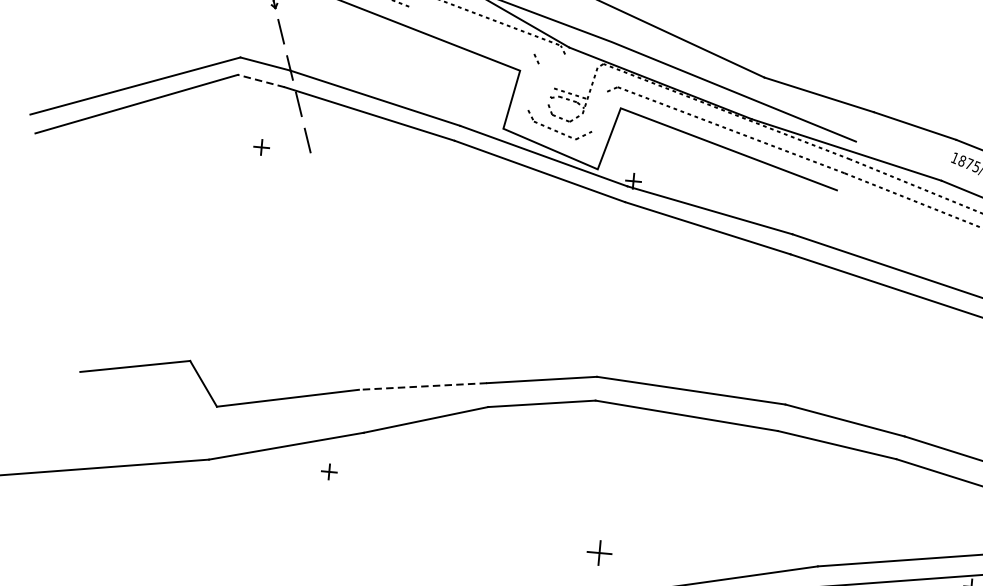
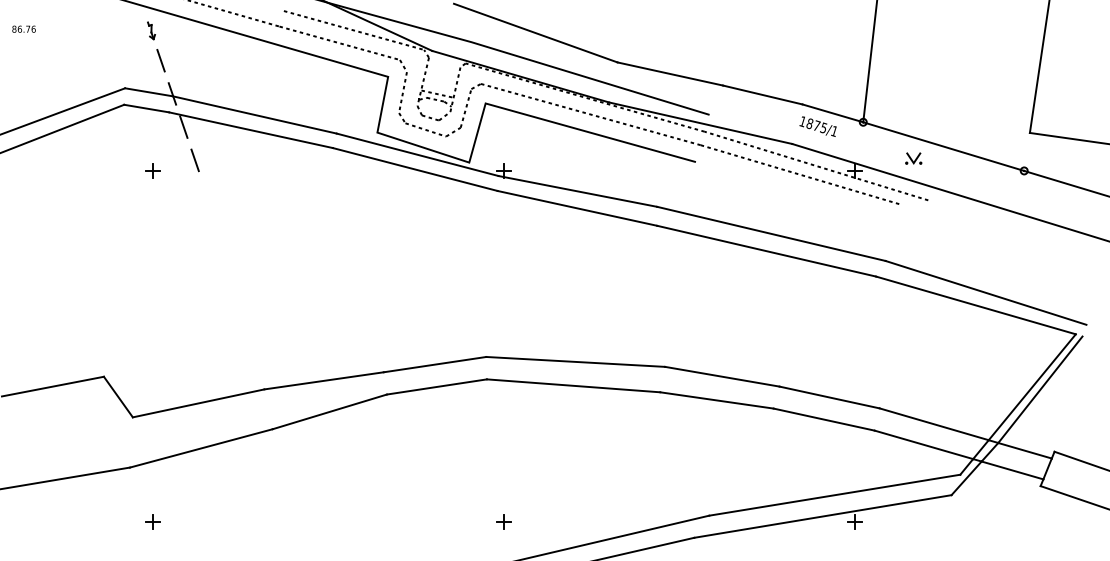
line: (471, 30) -> (339, 43), added
line: (557, 79) -> (423, 81), added
line: (261, 80) -> (146, 108), dashed -> solid
line: (533, 88) -> (402, 92), added
line: (598, 111) -> (465, 108), added
line: (422, 386) -> (323, 380), dashed -> solid
part: (329, 471) -> (152, 521), moved
part: (599, 552) -> (503, 521), size x0.62

